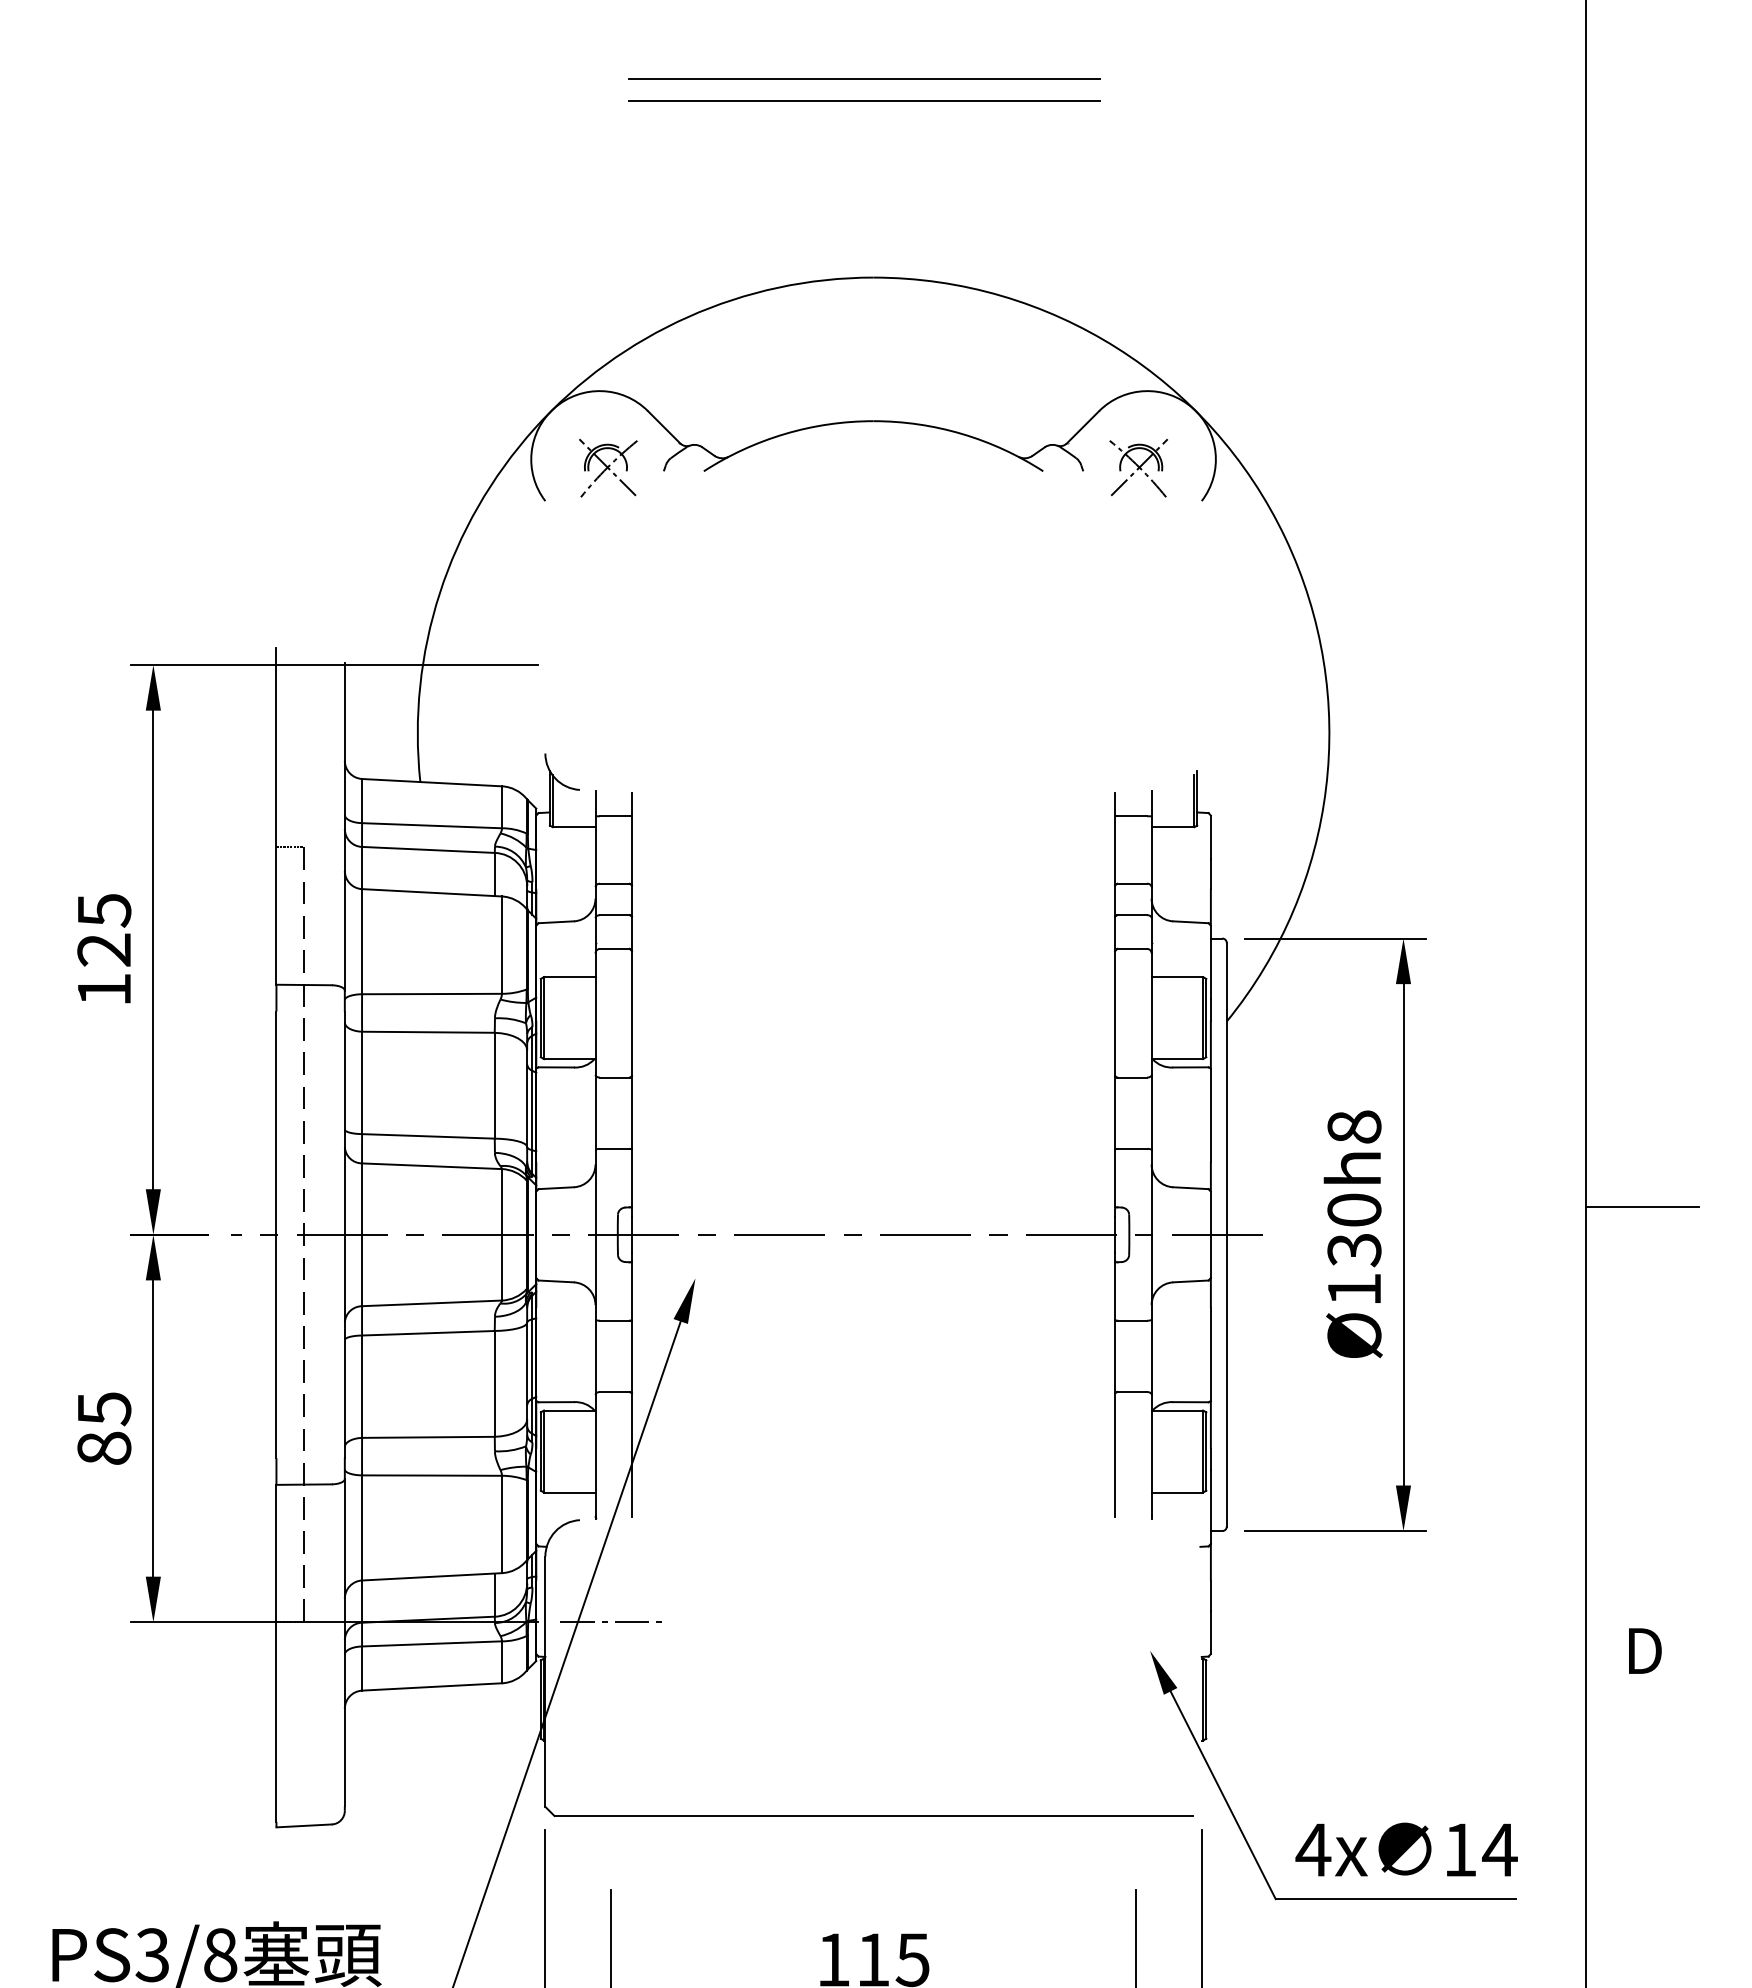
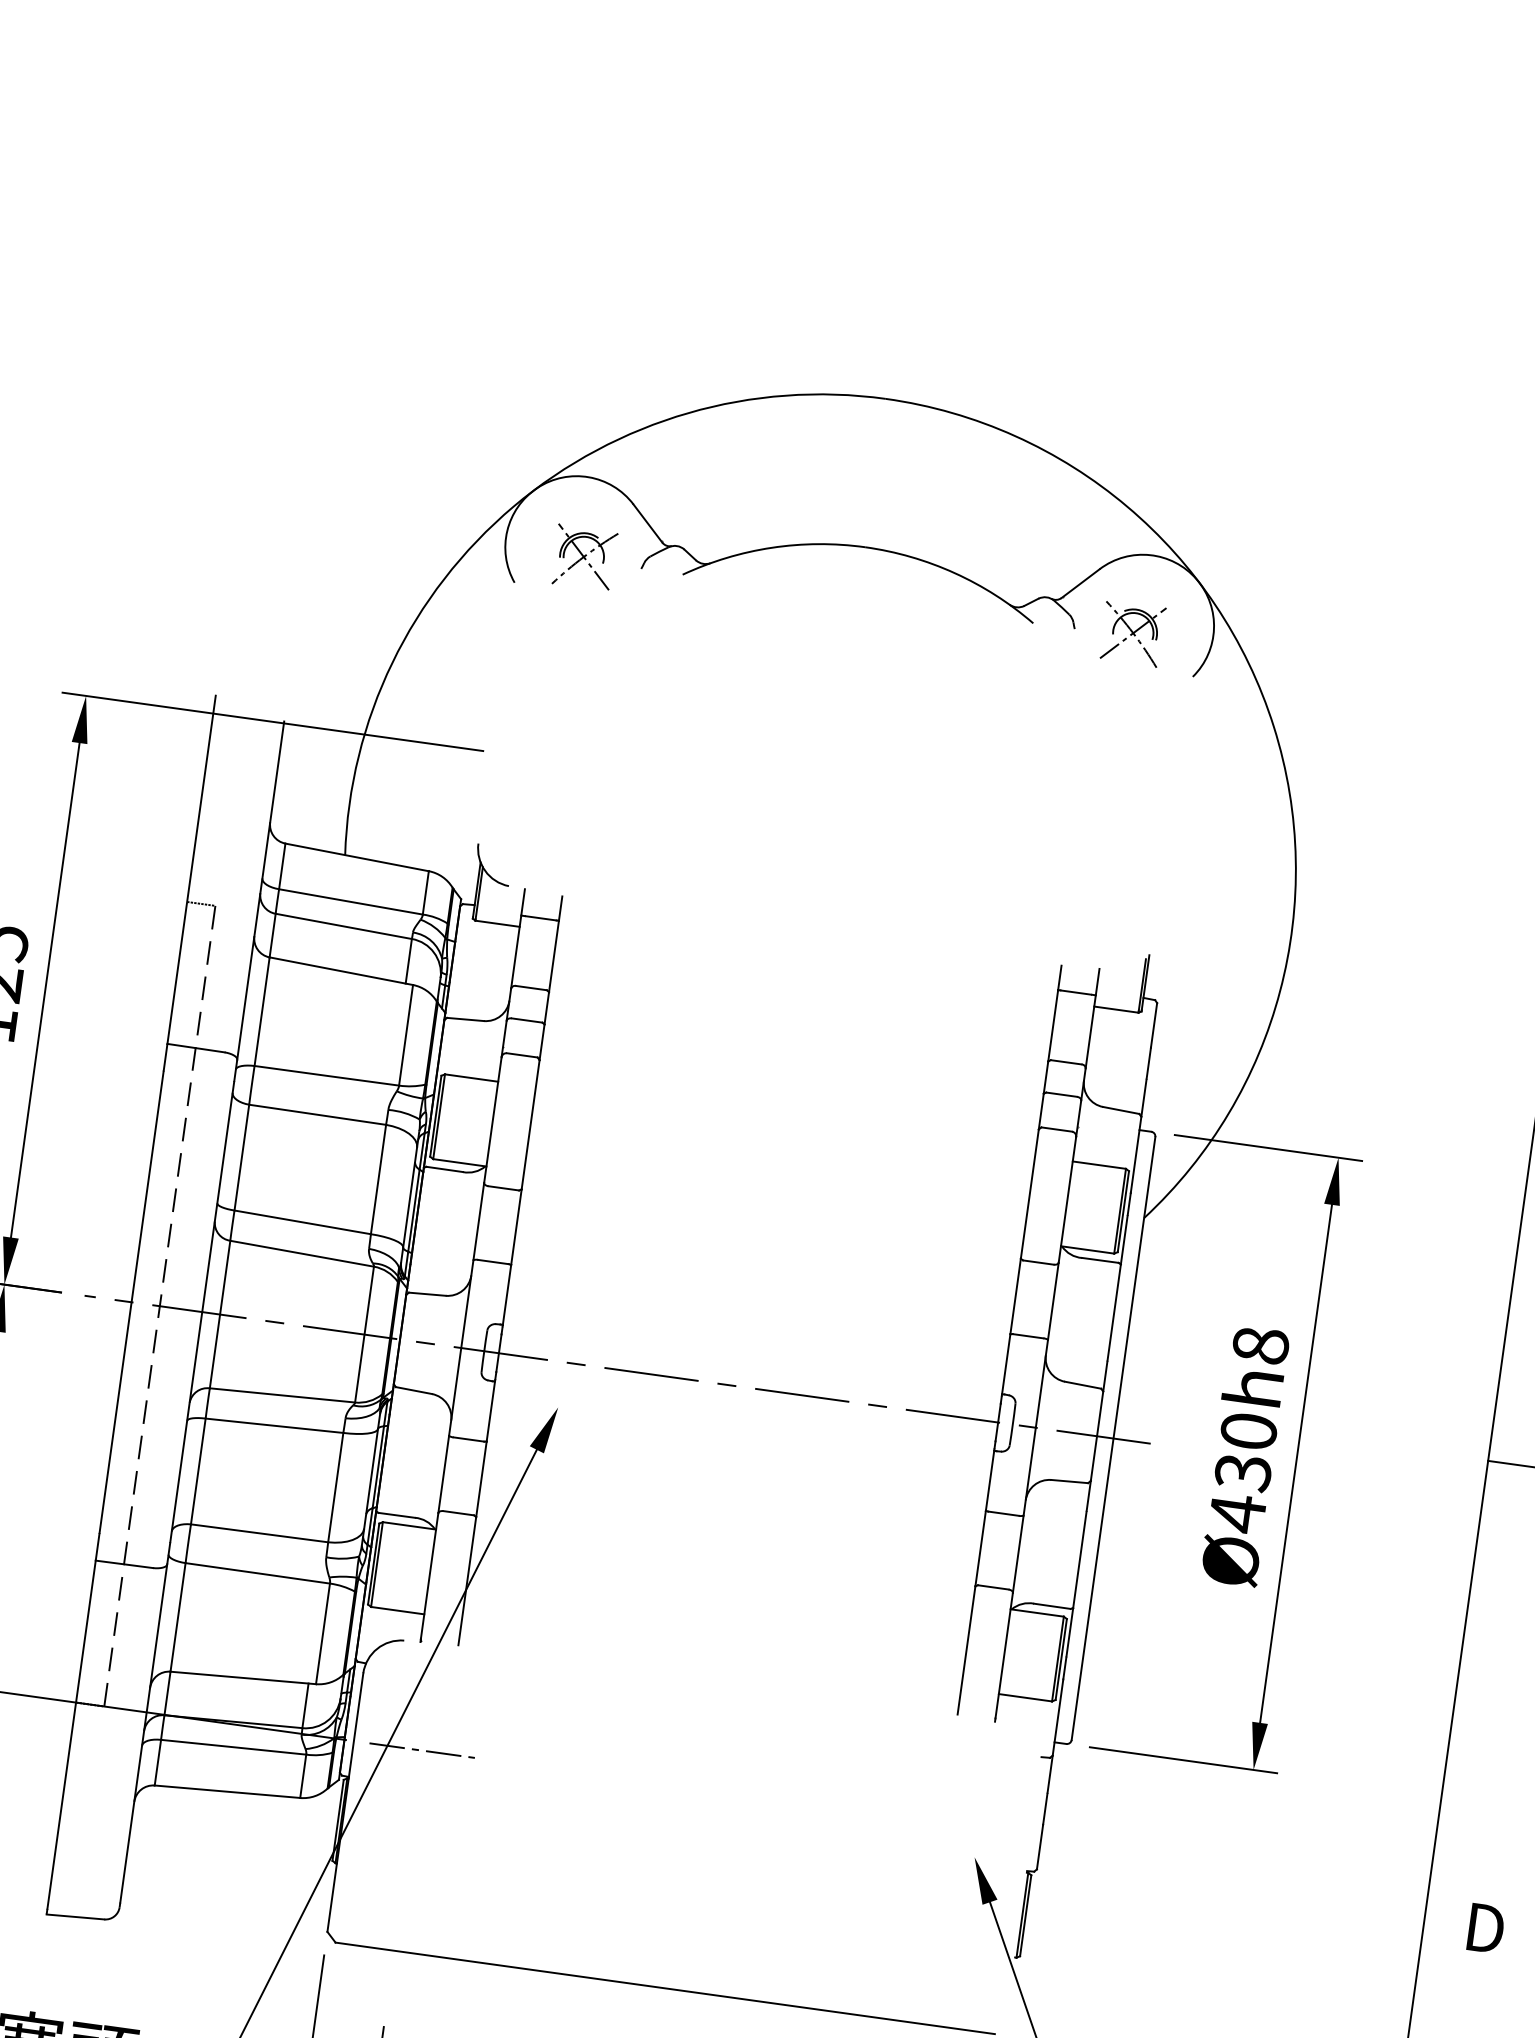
line: (864, 78) -> (904, 191), removed
line: (864, 100) -> (901, 214), removed
text: (1354, 1289) -> (1237, 1513), Ø130h8 -> Ø430h8

